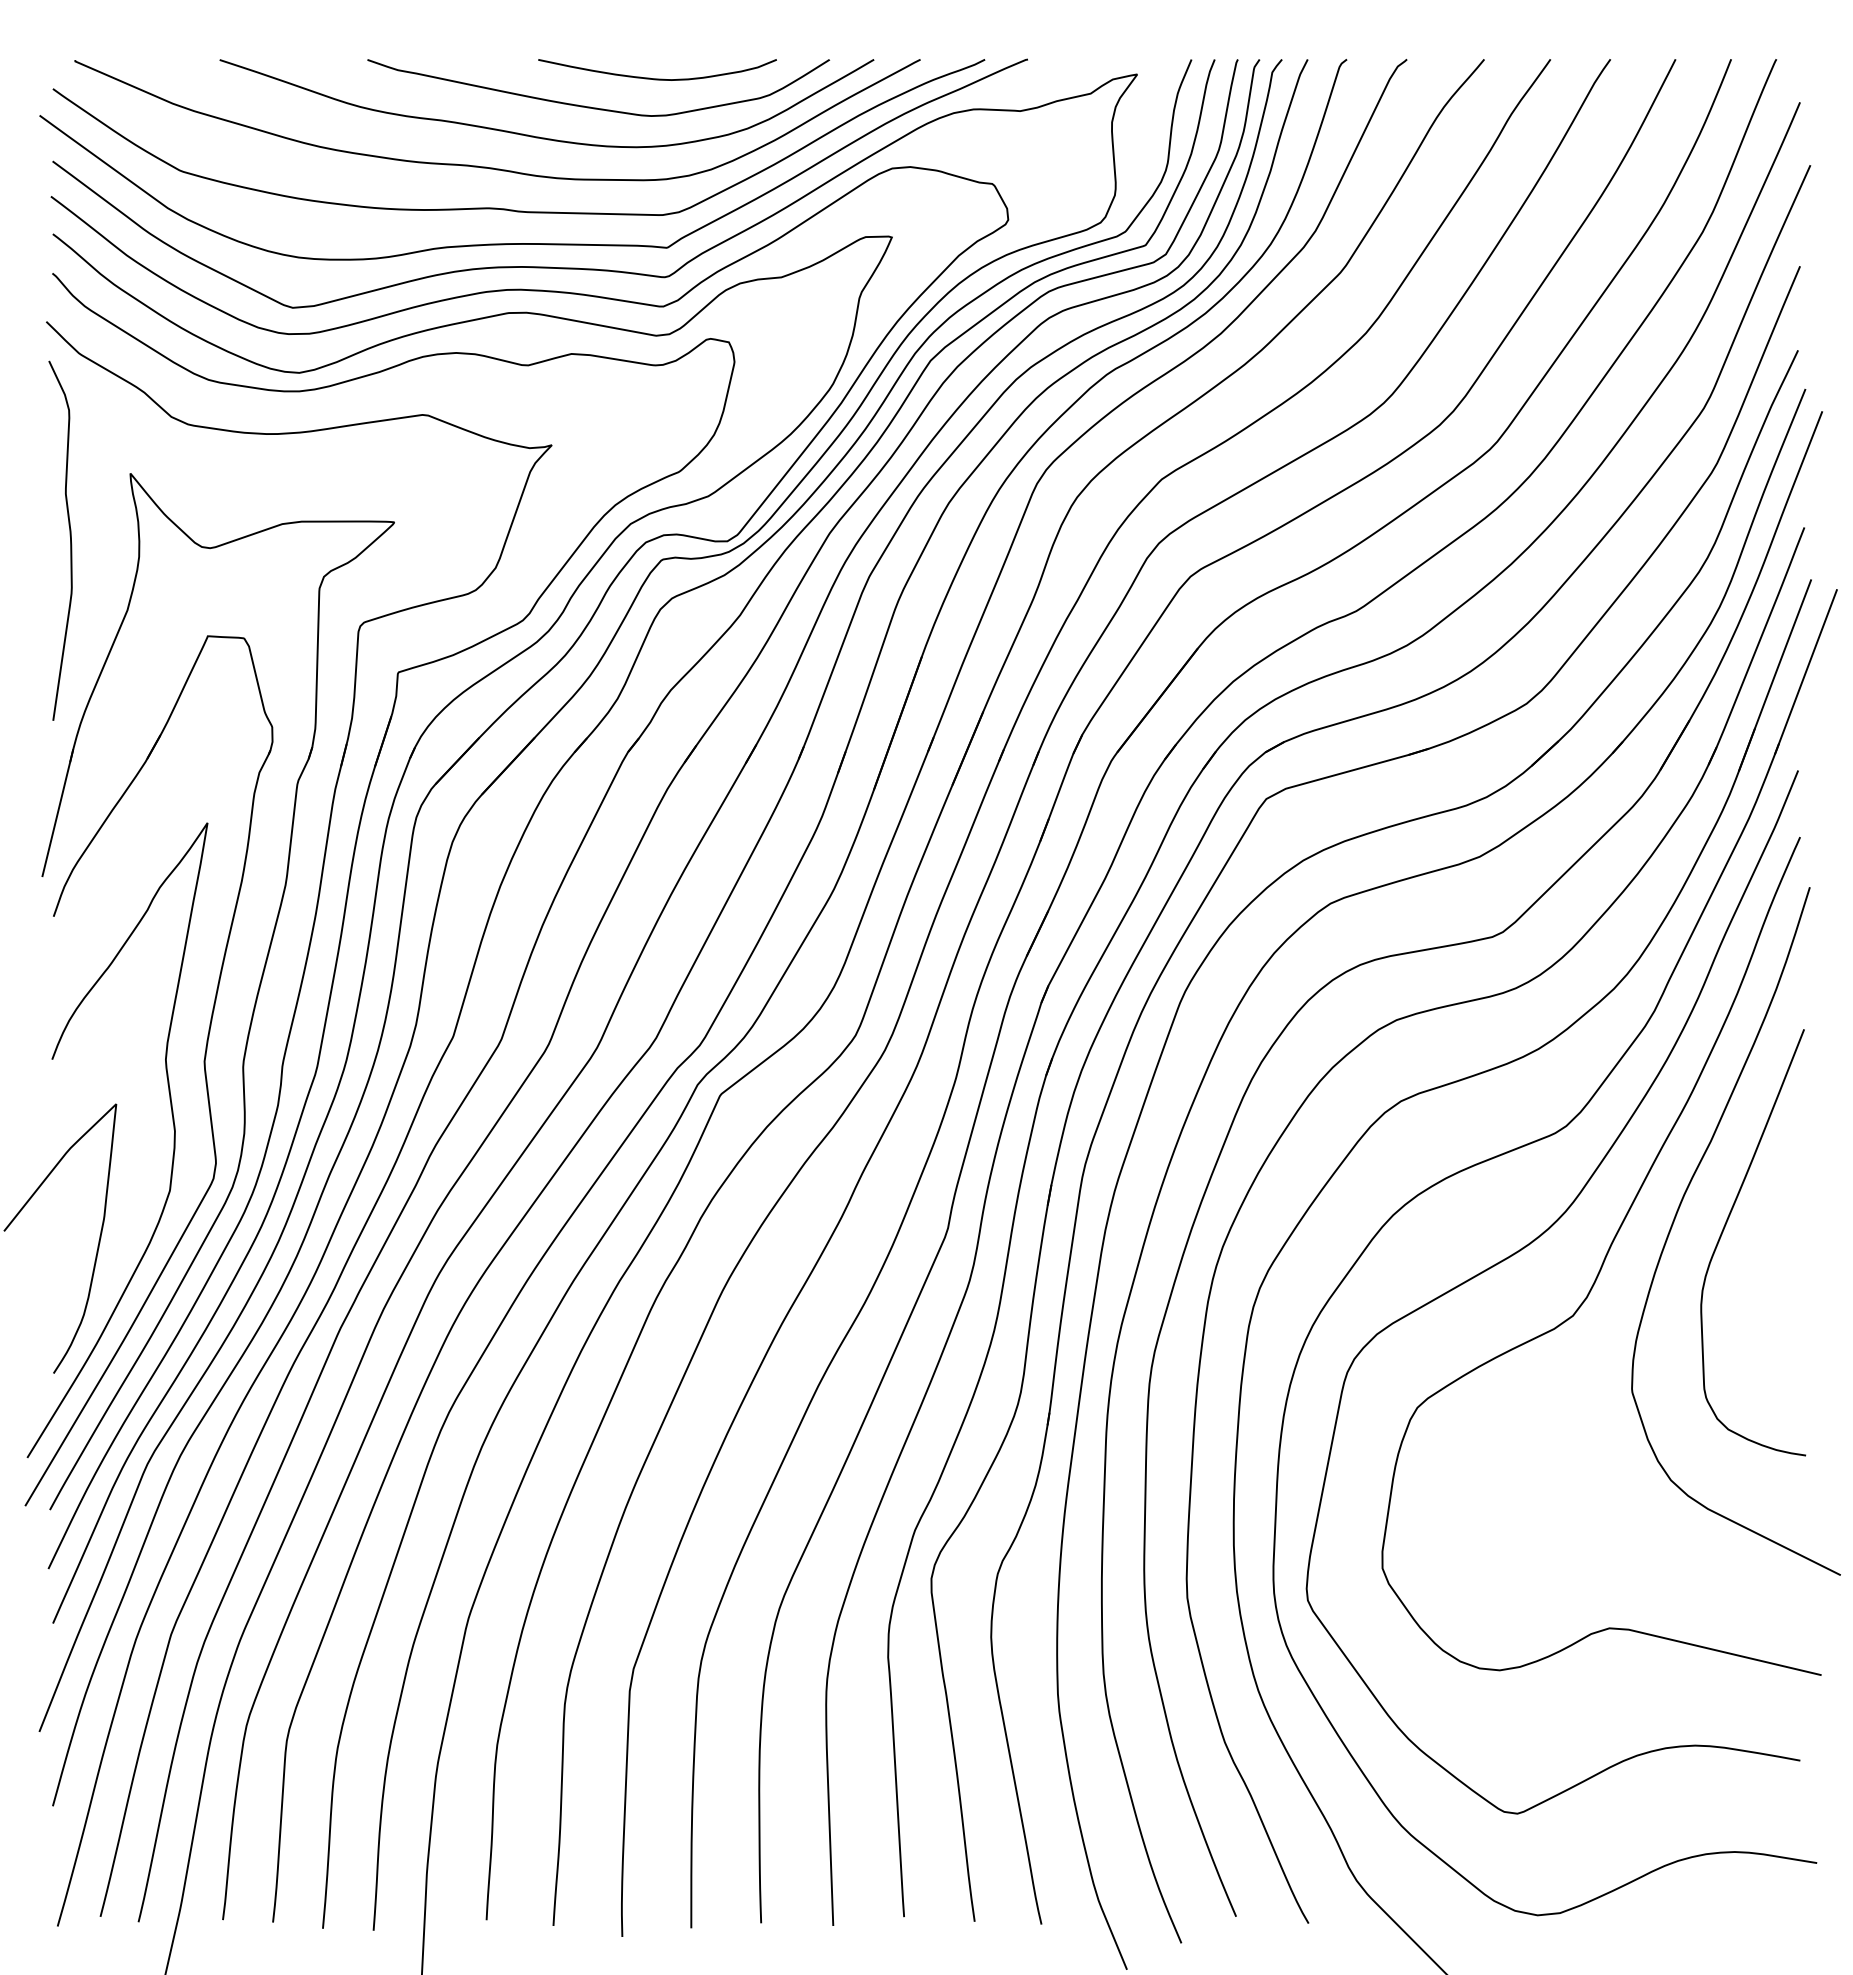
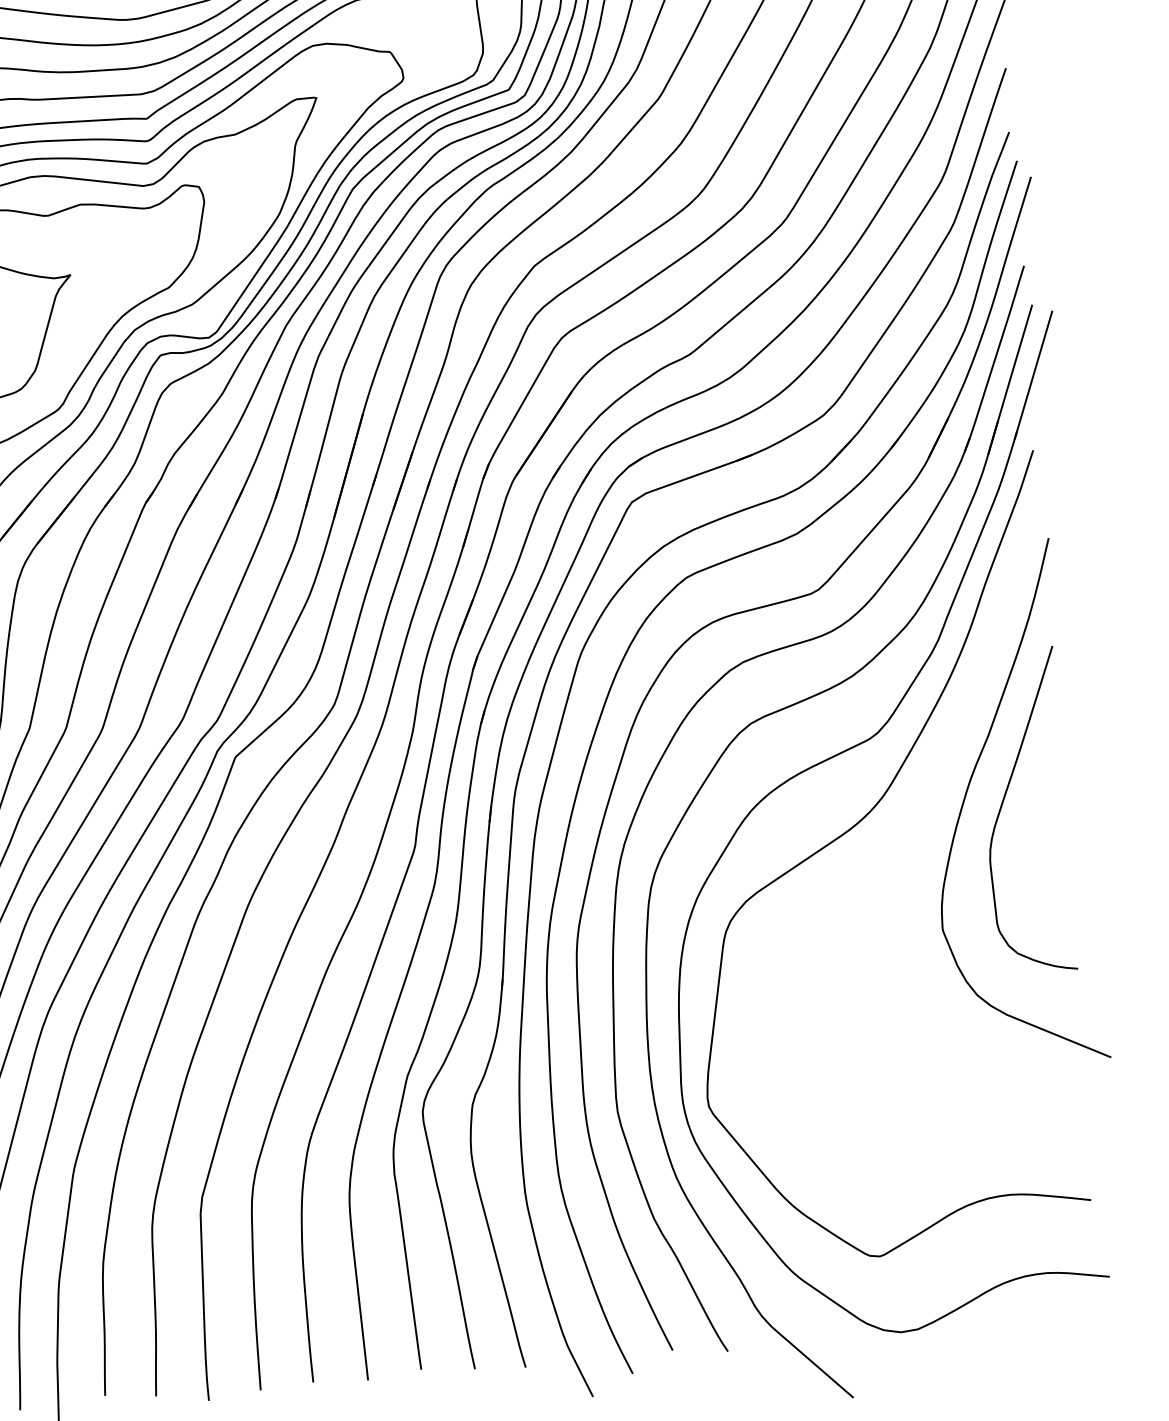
curve: (1604, 1257) -> (914, 830), removed

